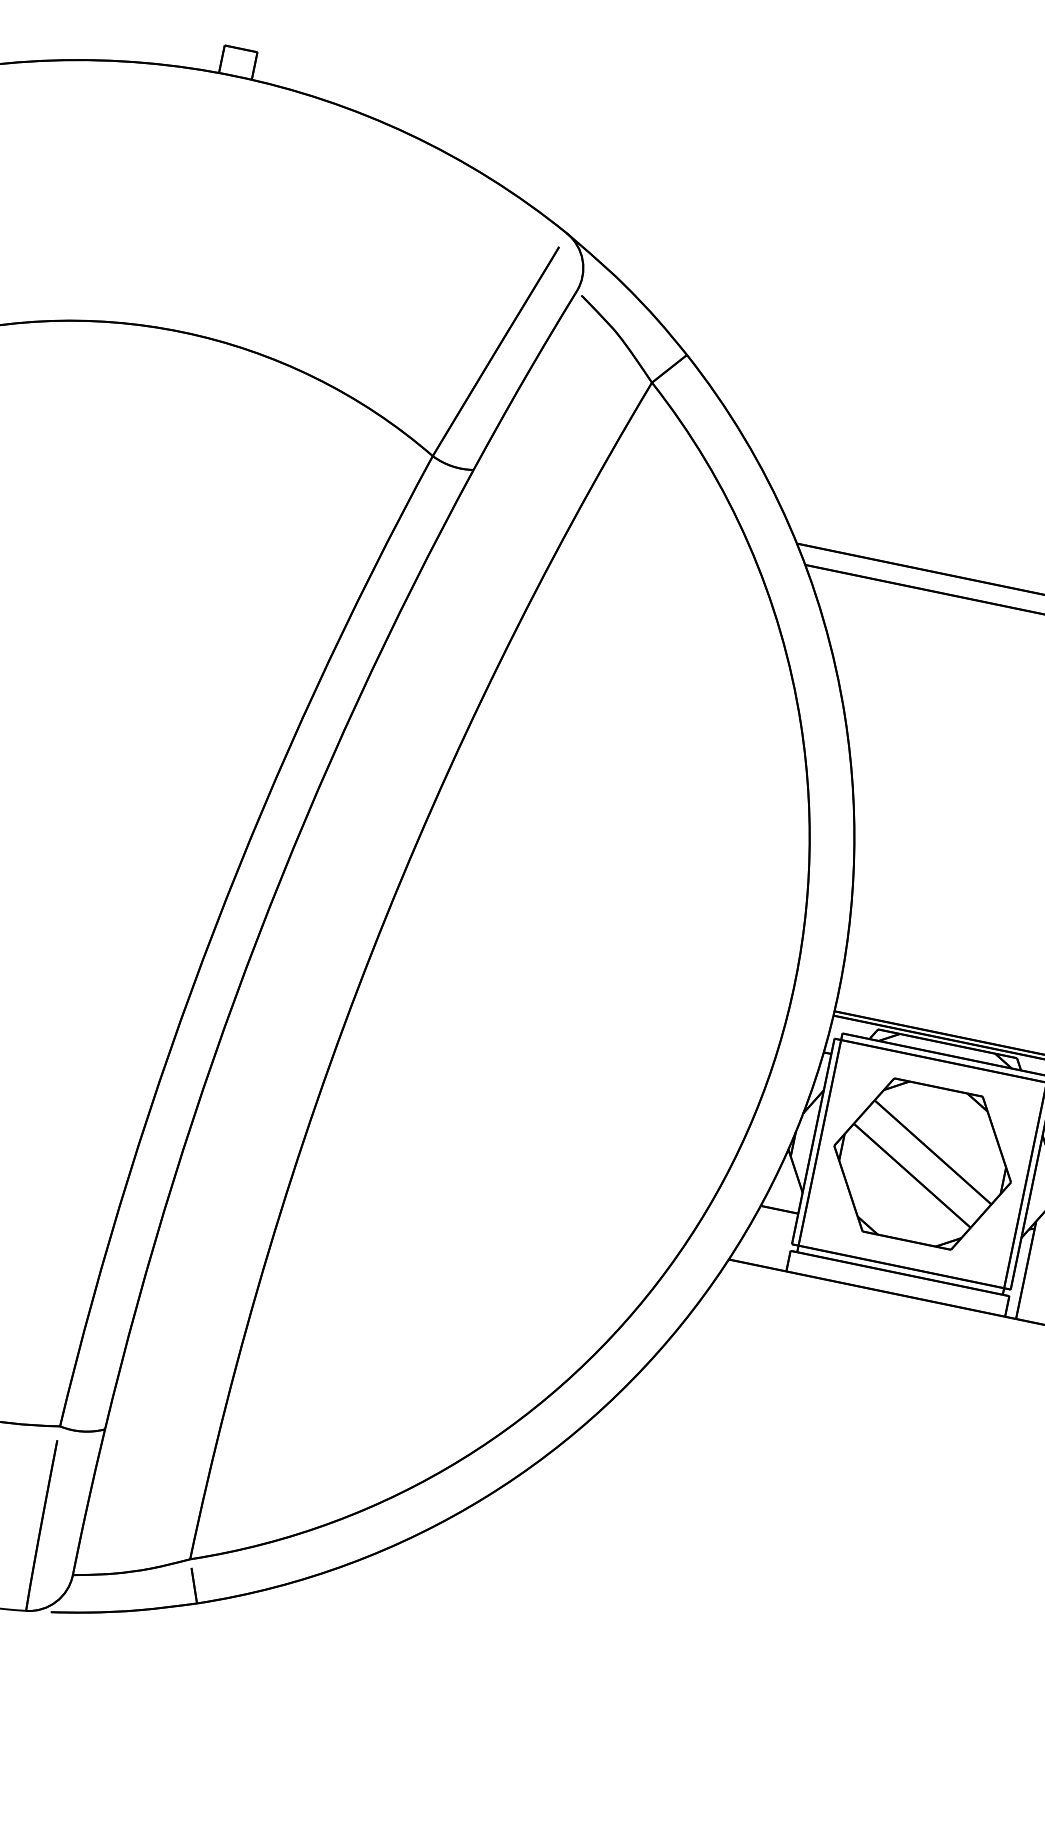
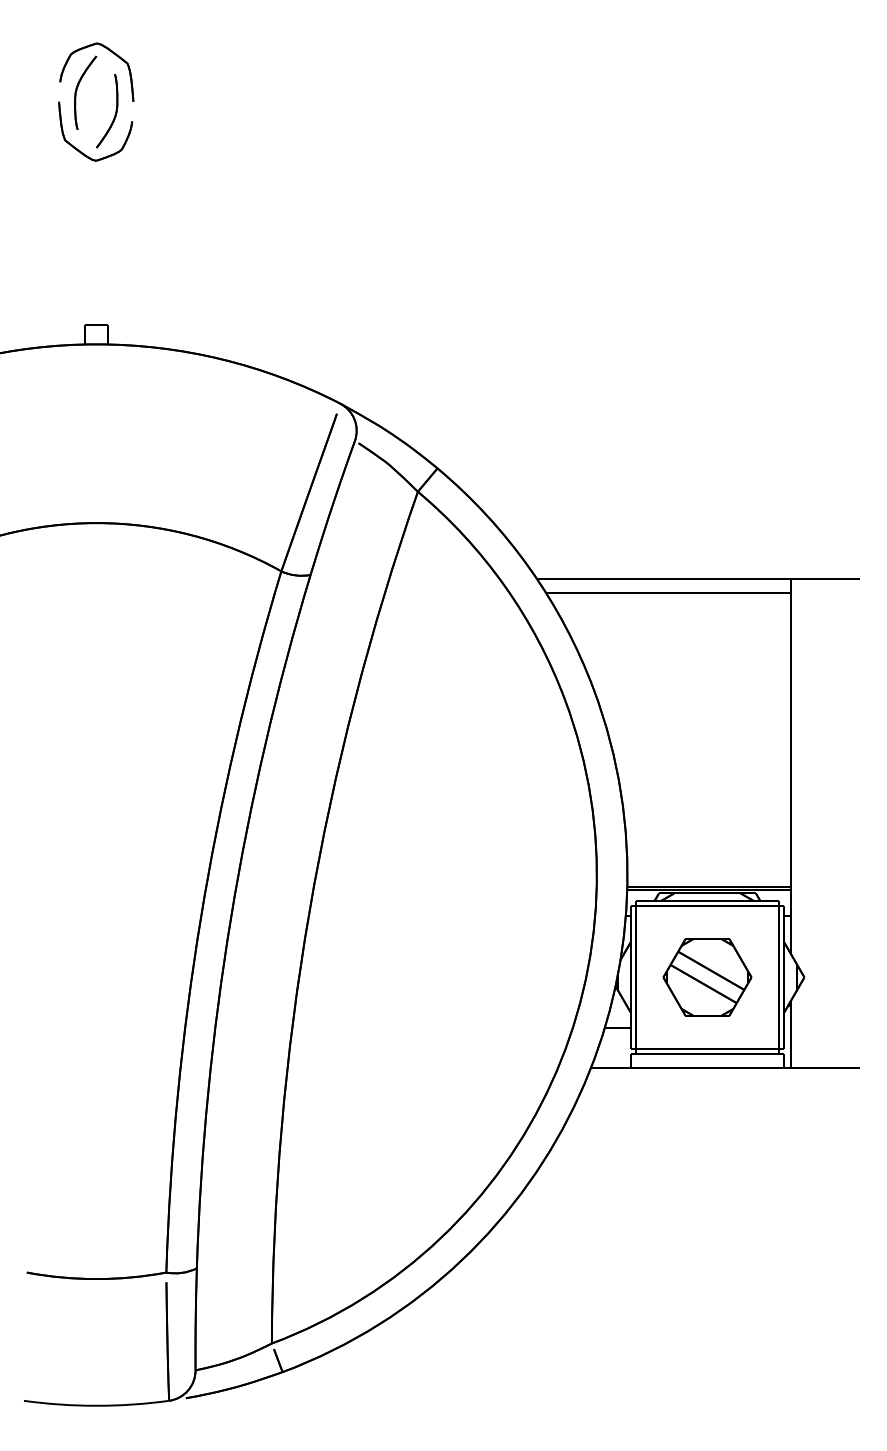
part: (922, 1164) -> (707, 977), size x0.71

